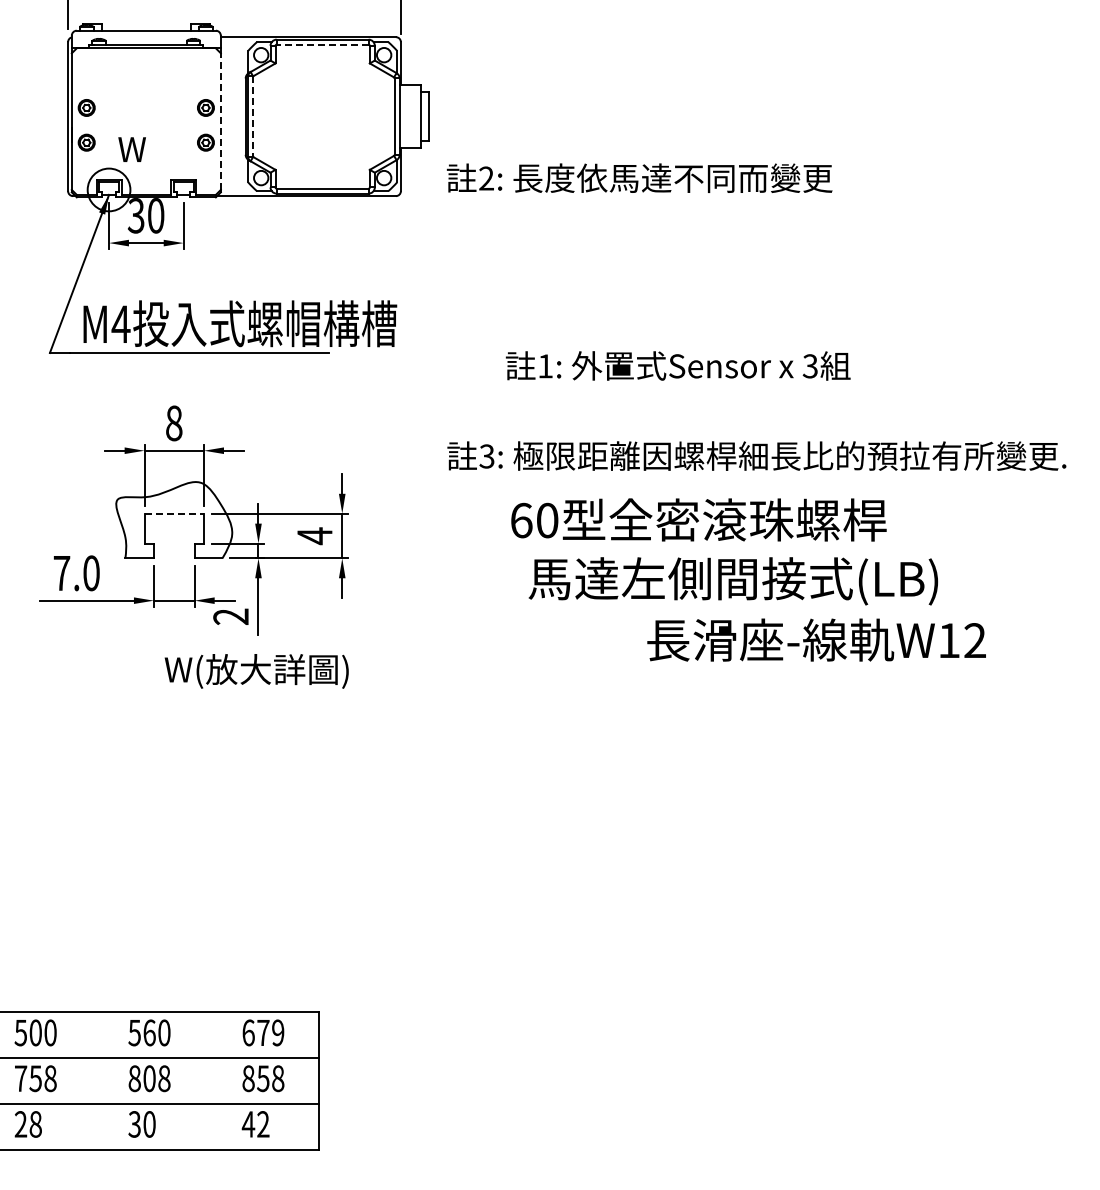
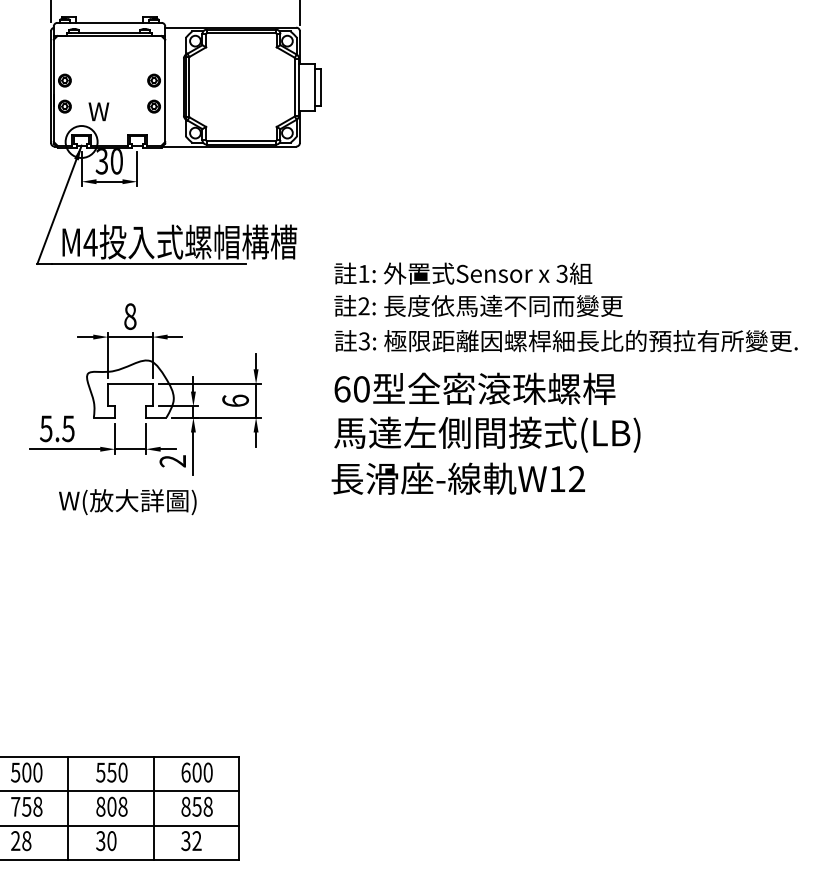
line: (322, 44) -> (241, 33), dashed -> solid
line: (253, 117) -> (189, 87), dashed -> solid
line: (220, 121) -> (165, 90), dashed -> solid
text: (639, 177) -> (478, 305), moved
text: (677, 365) -> (462, 273), moved
line: (174, 513) -> (130, 384), dashed -> solid
text: (698, 519) -> (474, 388), moved
text: (314, 536) -> (235, 401), 4 -> 6
text: (76, 573) -> (57, 428), 7.0 -> 5.5
text: (732, 581) -> (486, 434), moved
text: (816, 639) -> (458, 478), moved
text: (256, 671) -> (127, 502), moved
text: (149, 1032) -> (111, 772), 560 -> 550
text: (270, 1032) -> (202, 772), 679 -> 600
line: (91, 1080) -> (68, 808), added
line: (205, 1080) -> (153, 808), added
text: (248, 1124) -> (185, 841), 42 -> 32

